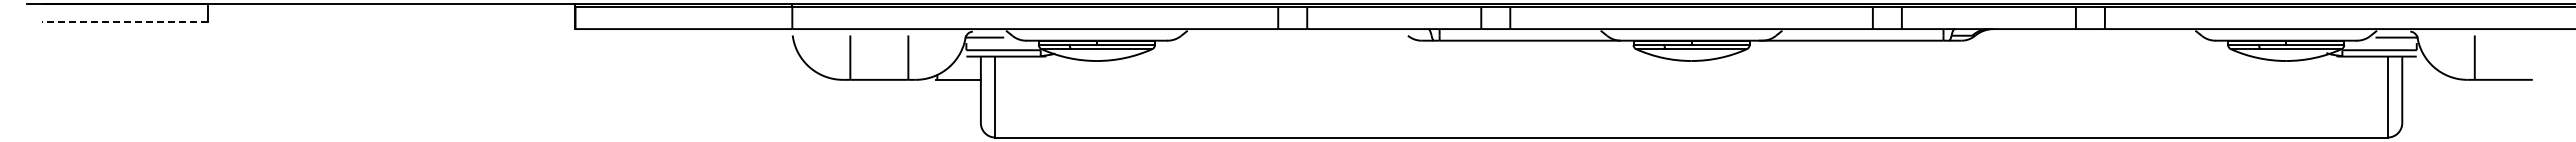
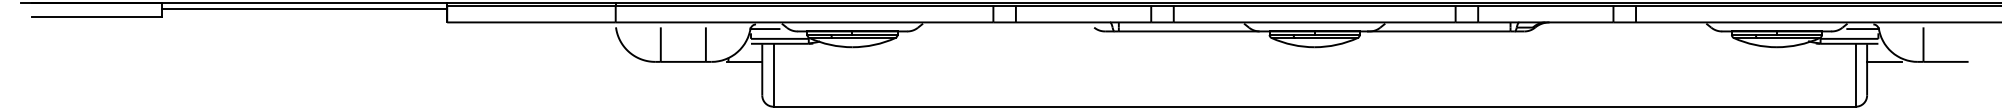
line: (391, 11) -> (304, 8), added
line: (124, 21) -> (96, 16), dashed -> solid
line: (2424, 79) -> (1884, 61), added

